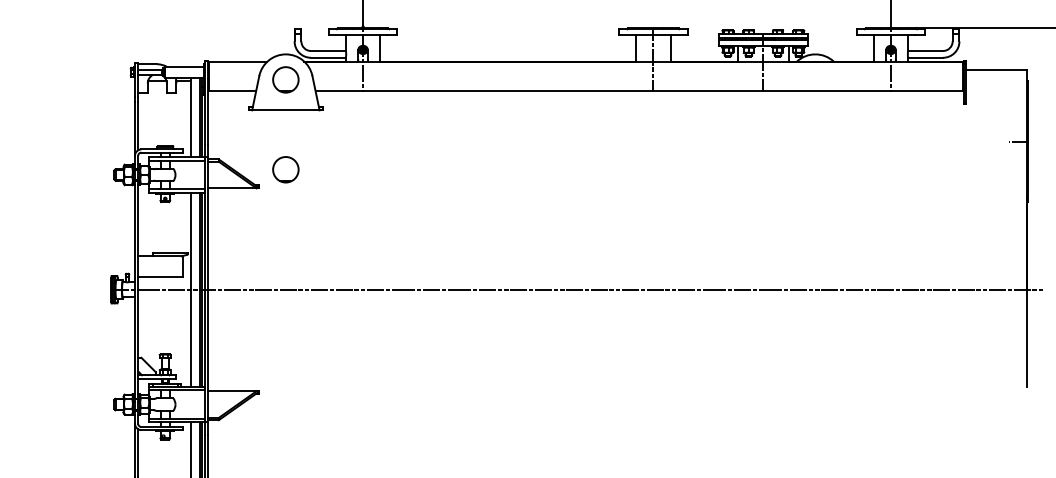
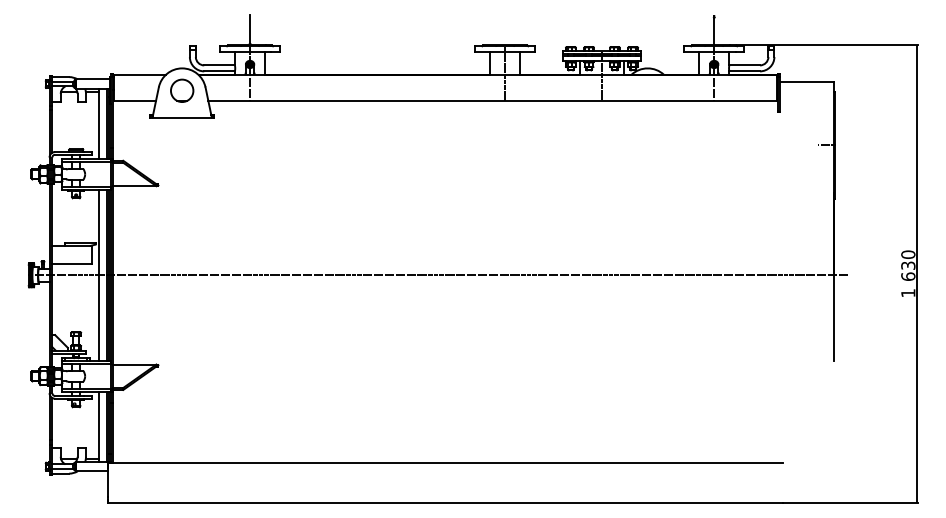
circle: (286, 169) -> (182, 169), removed

